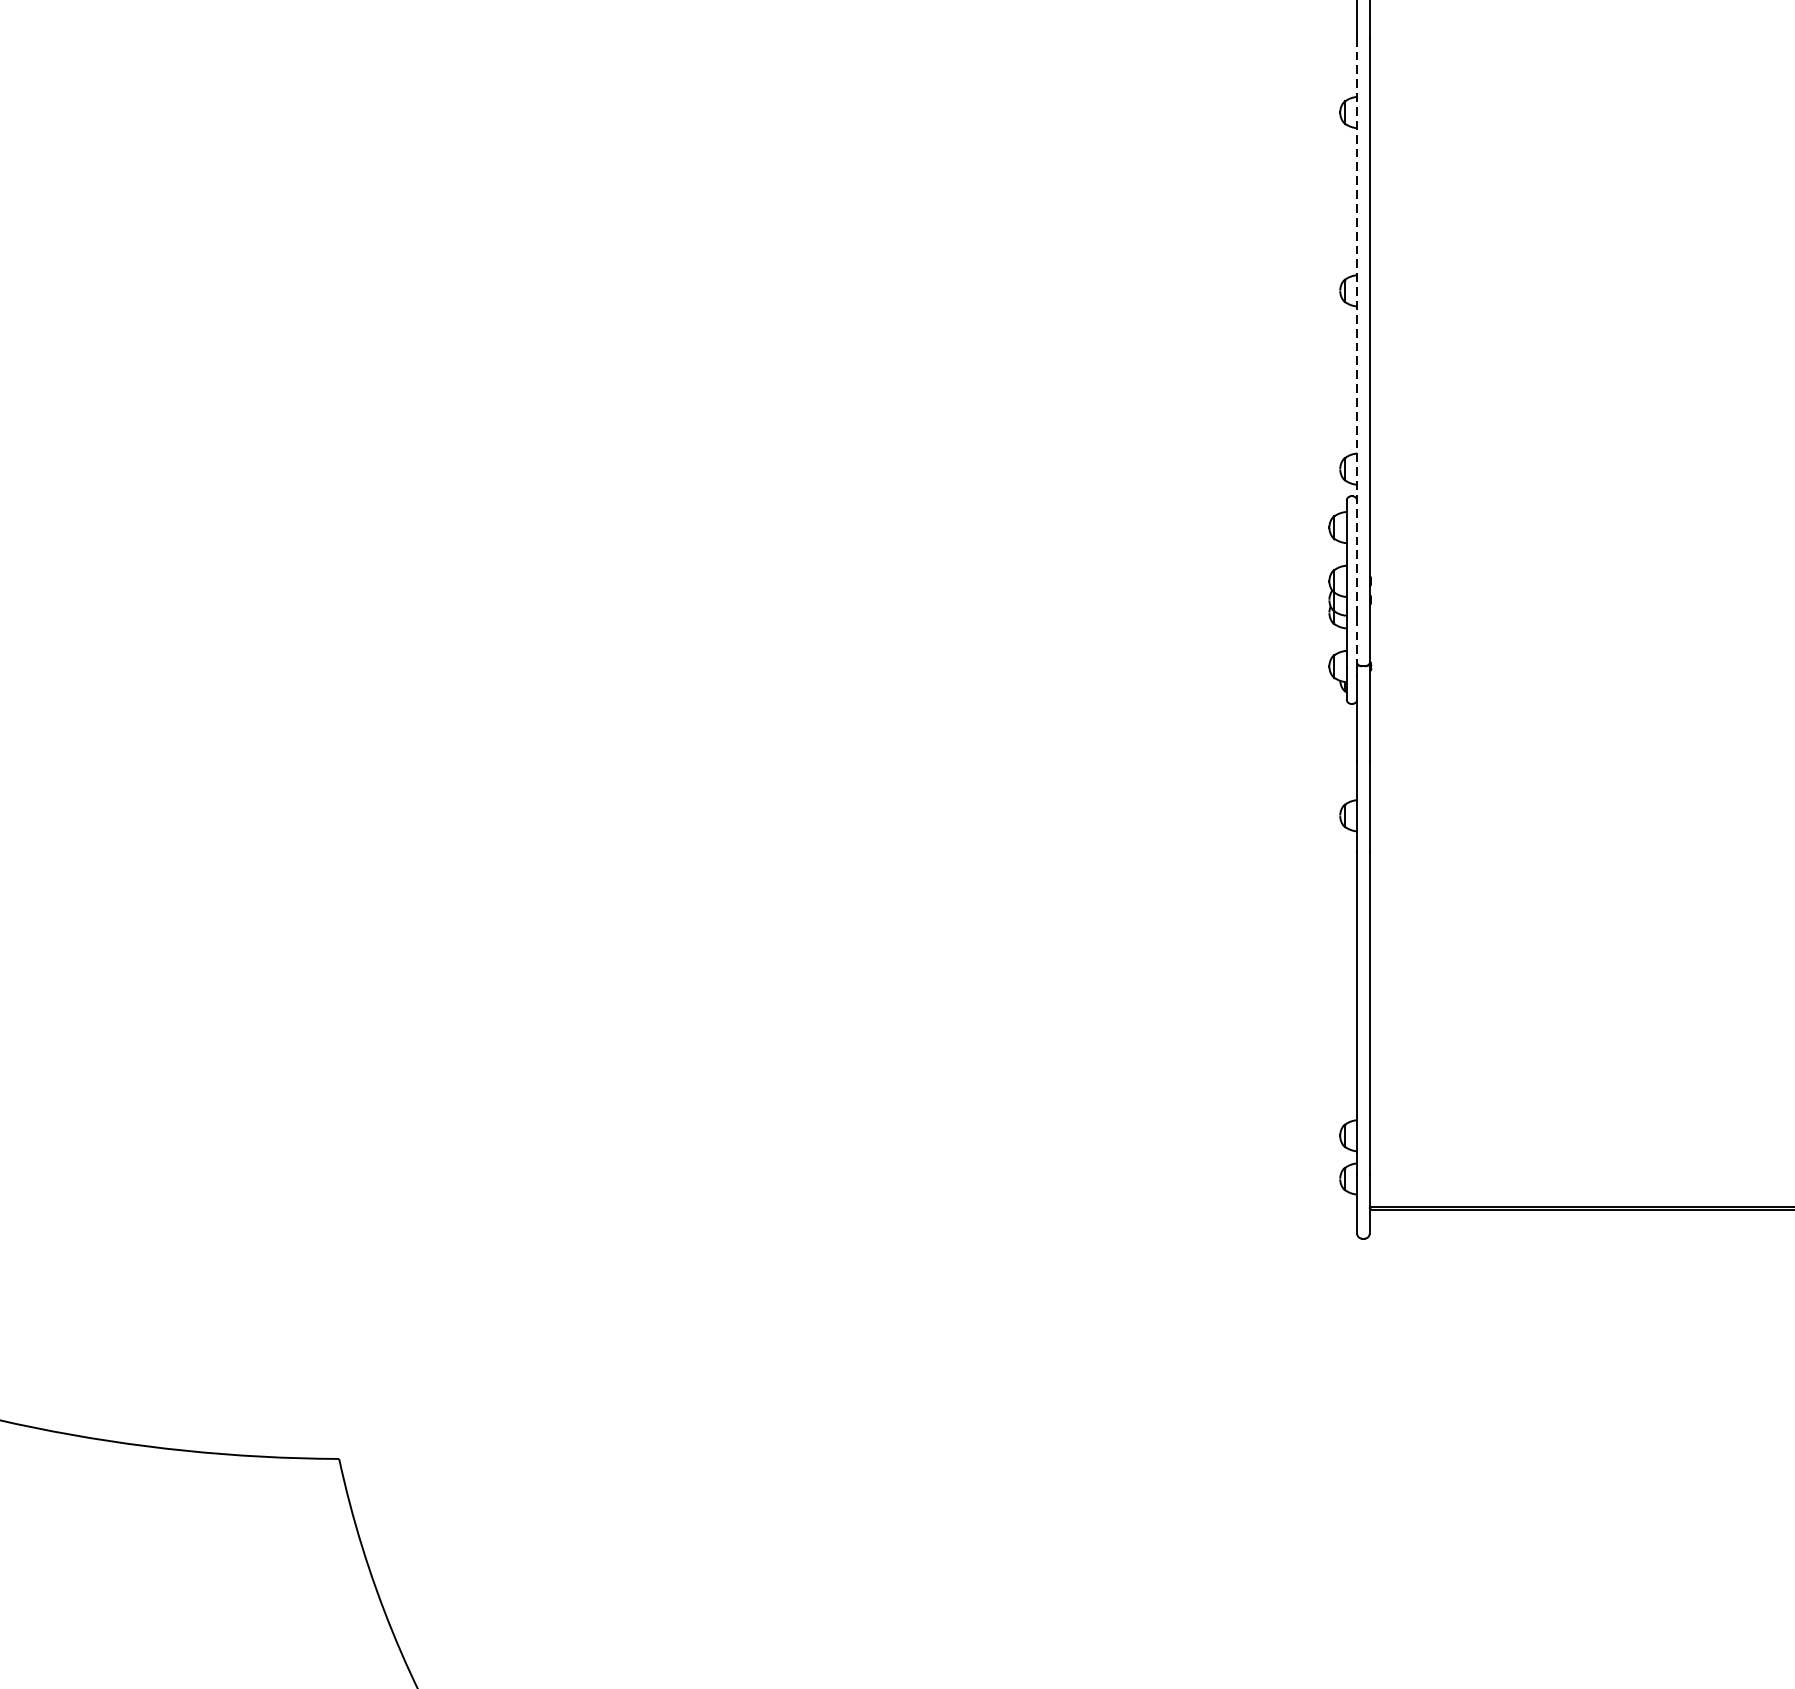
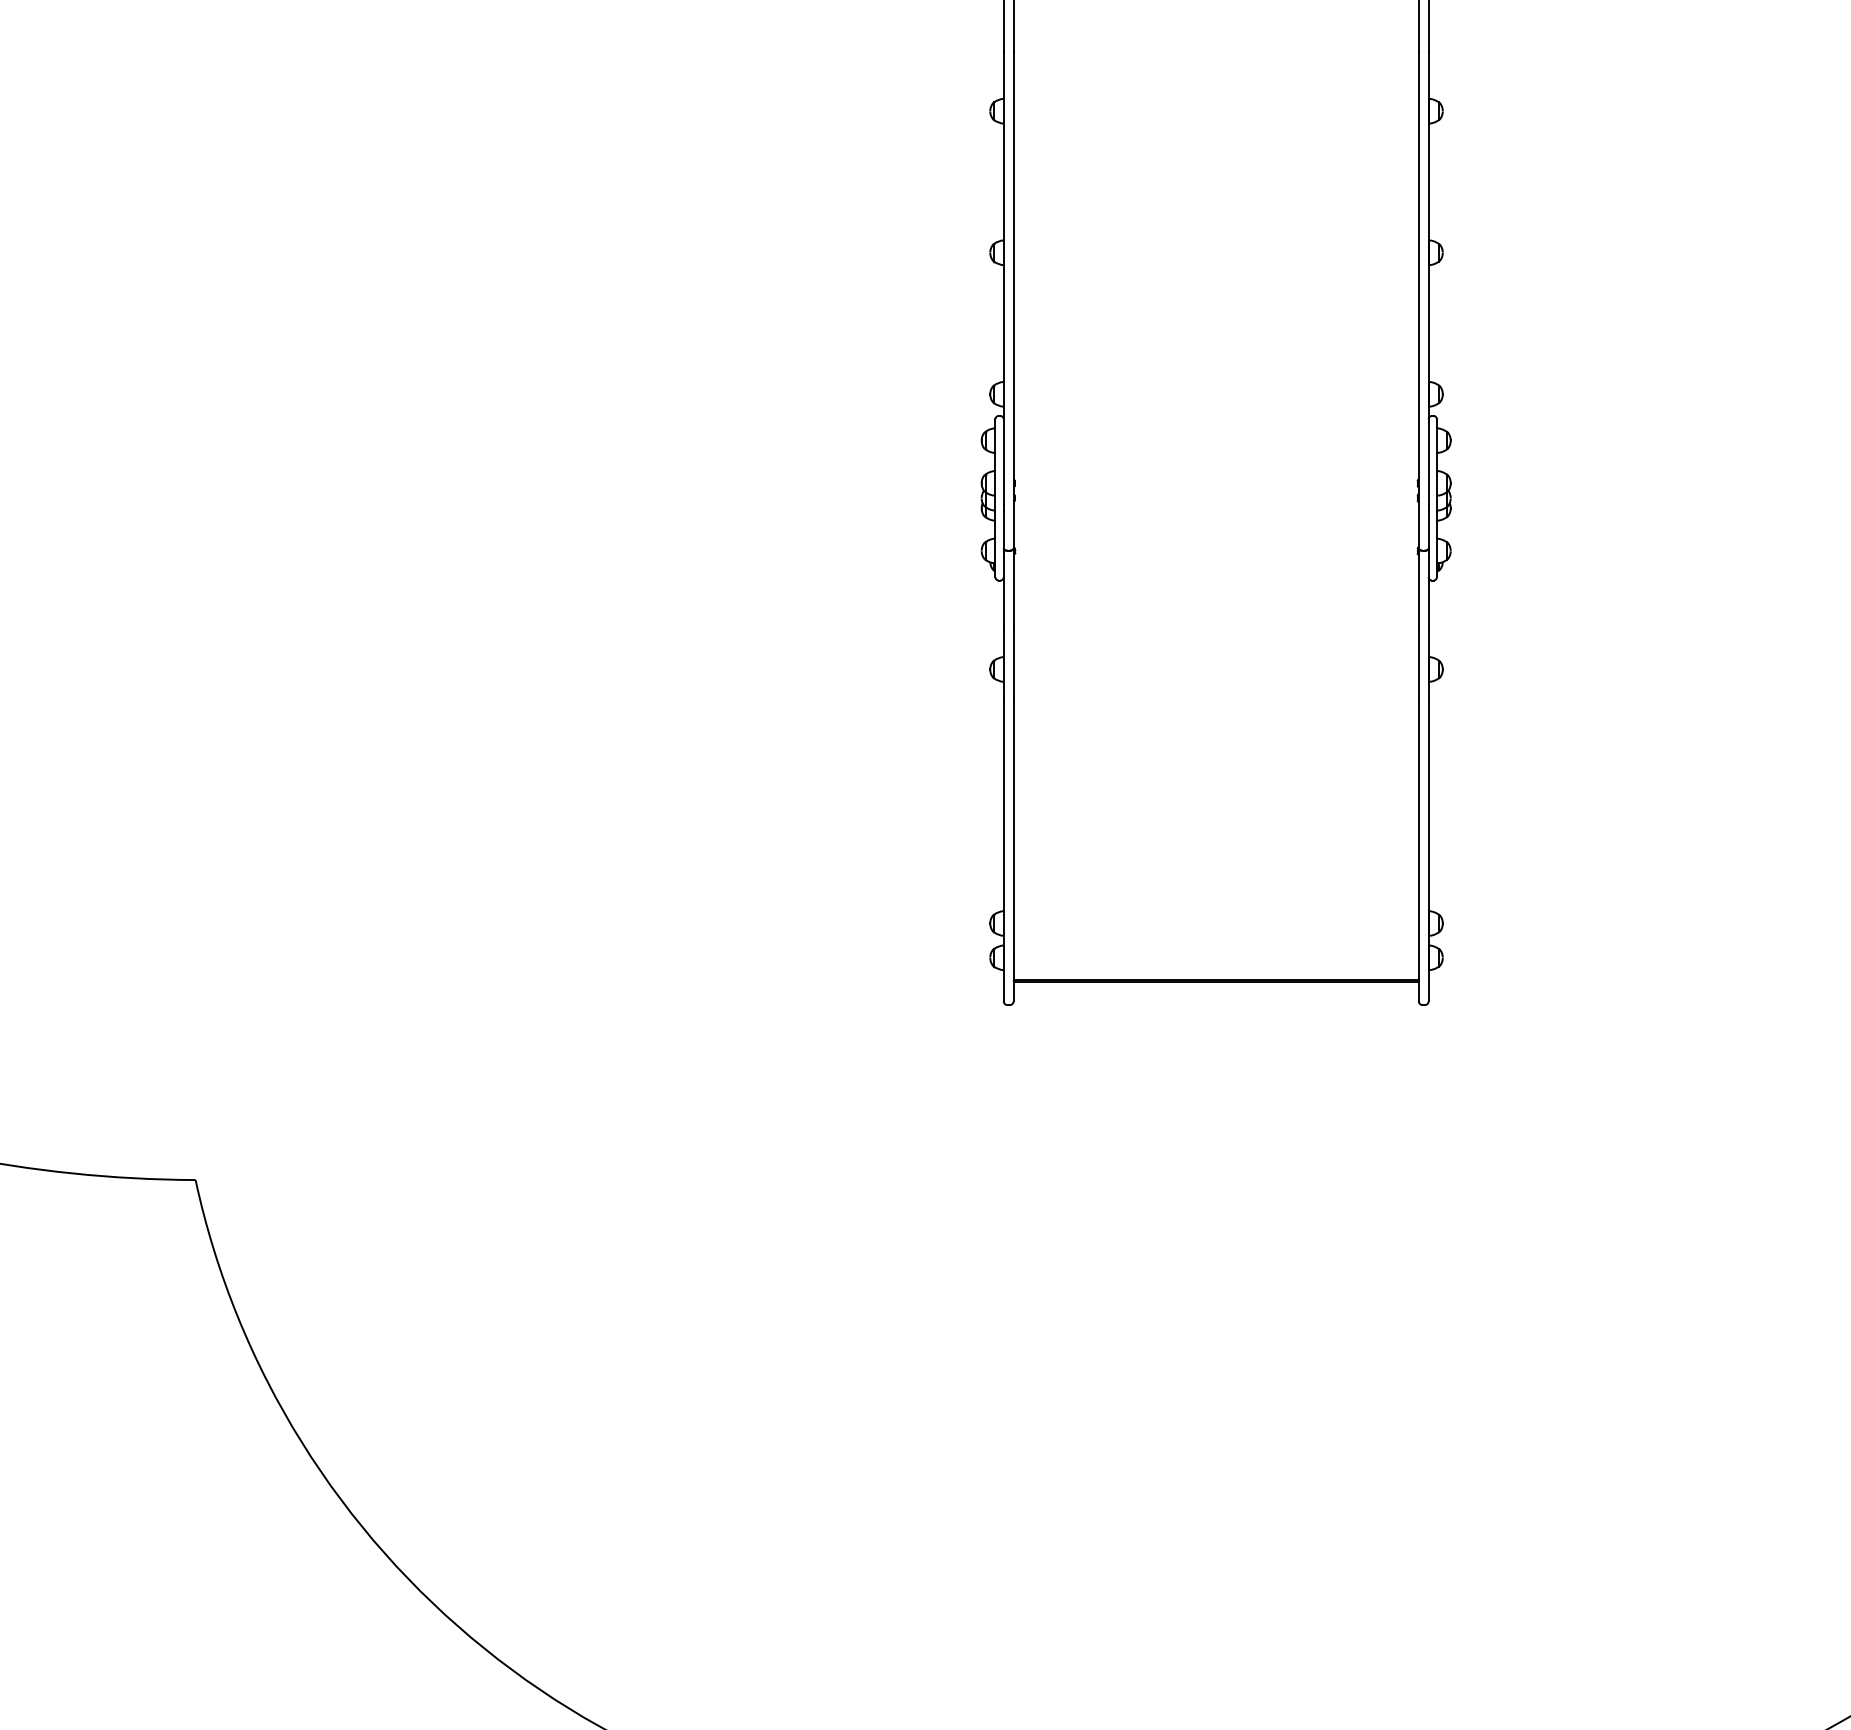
line: (1356, 323) -> (1003, 278), dashed -> solid
line: (1356, 641) -> (1003, 531), dashed -> solid

